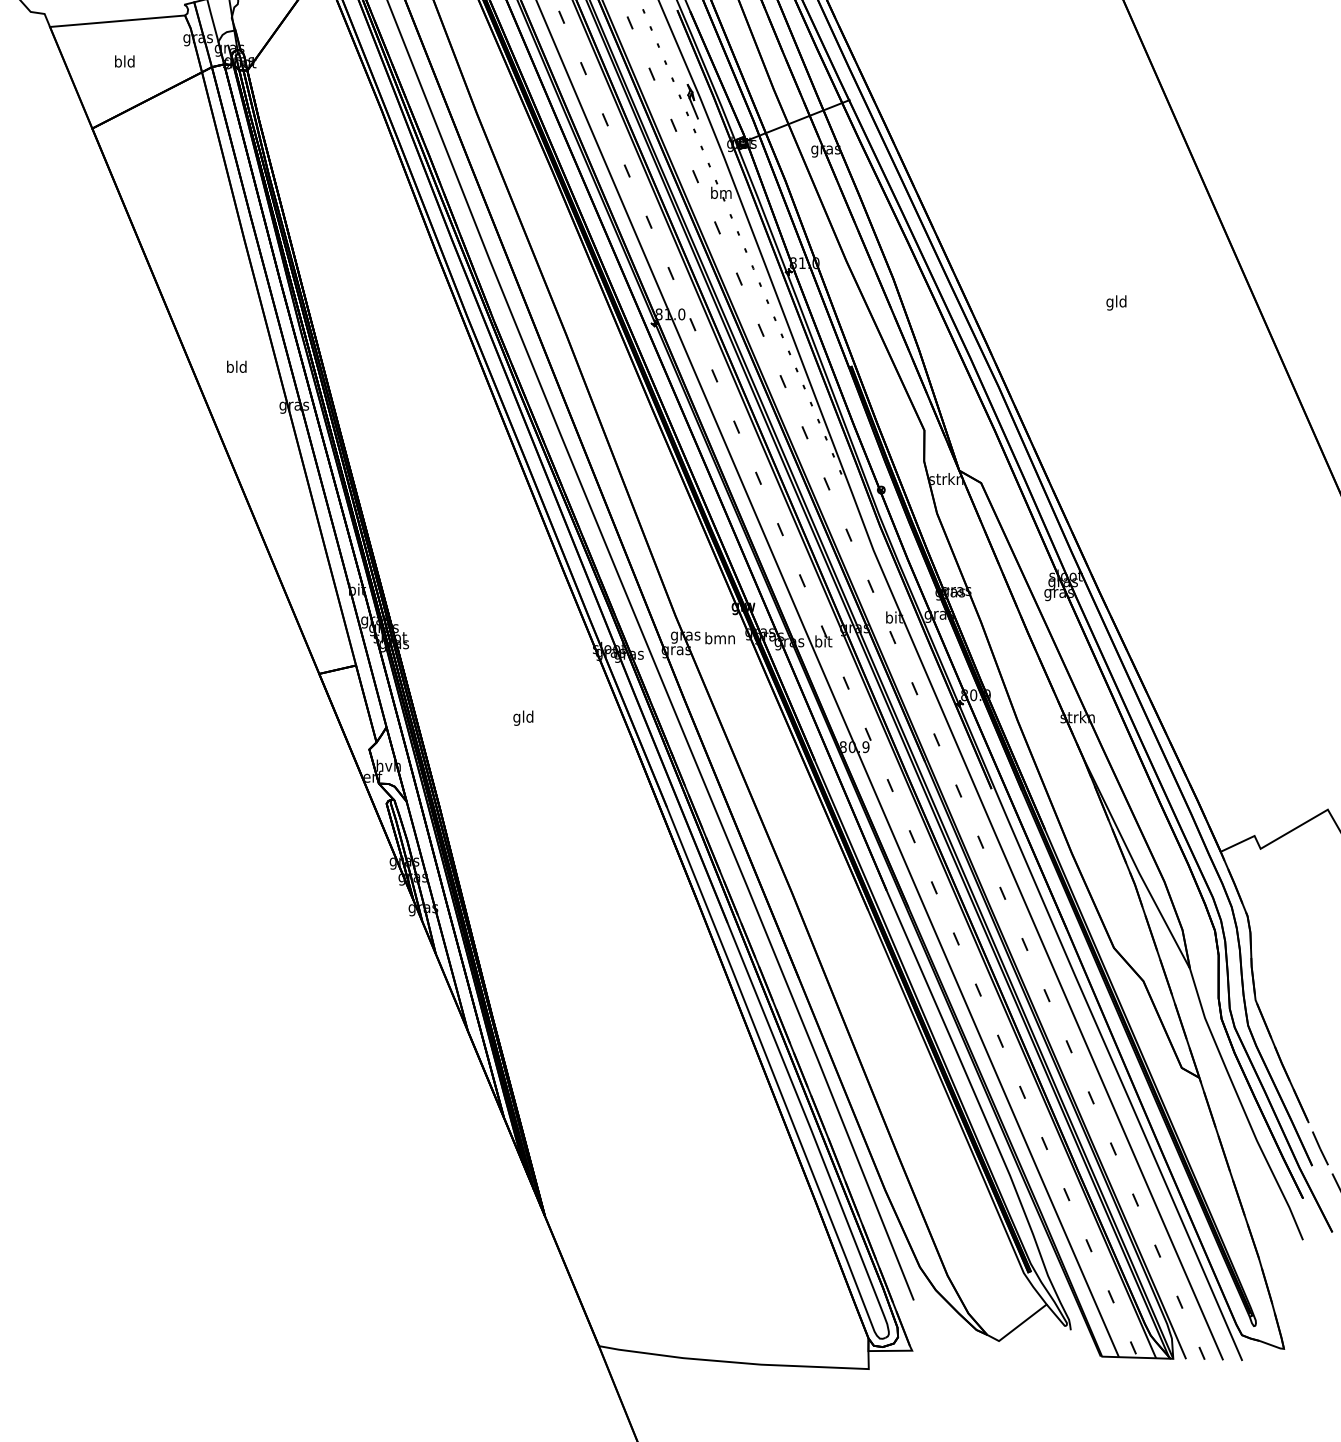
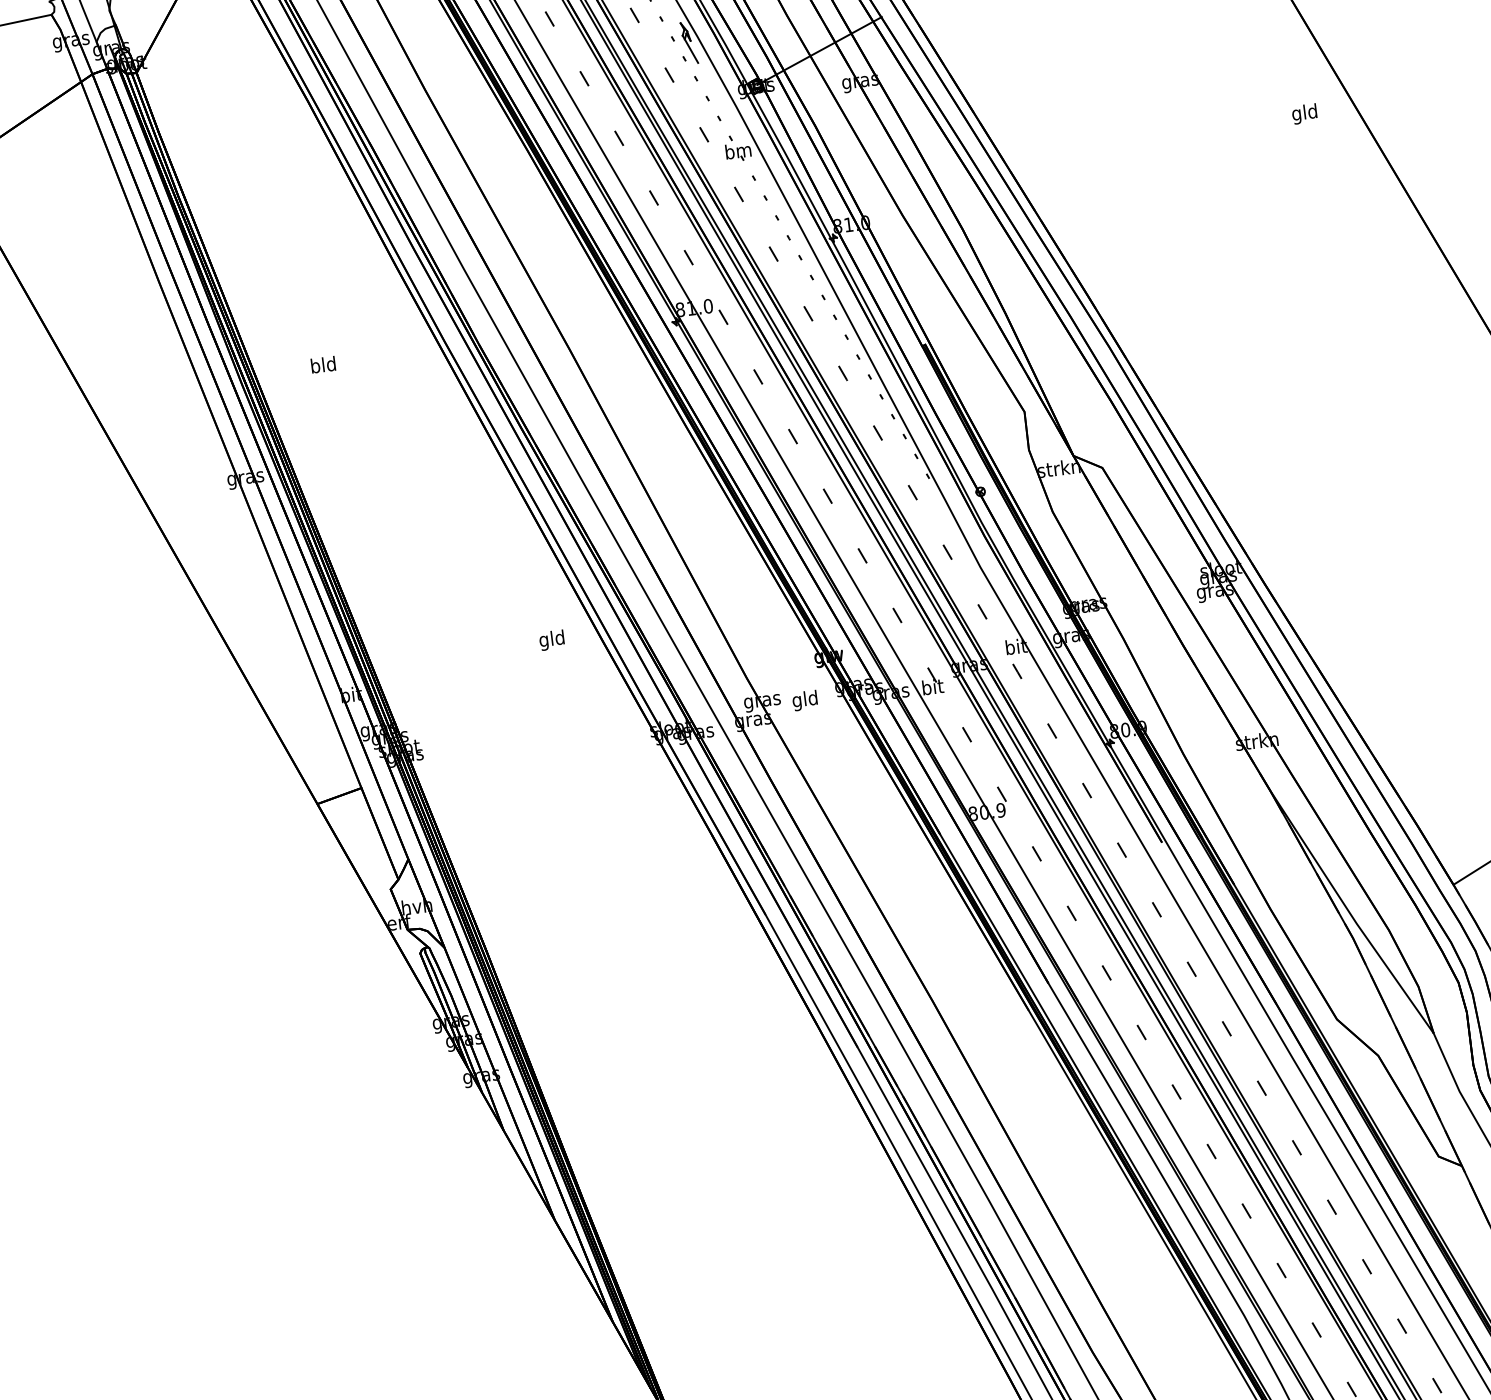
text: (1116, 302) -> (1304, 113), moved
text: (236, 366) -> (322, 364), moved
text: (719, 639) -> (804, 700), bmn -> gld
text: (523, 717) -> (552, 639), moved

